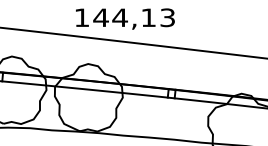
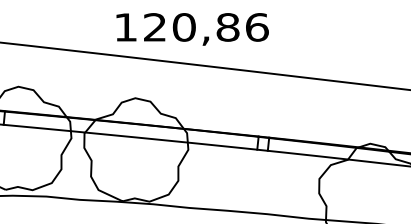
text: (134, 17) -> (206, 26), 144,13 -> 120,86

